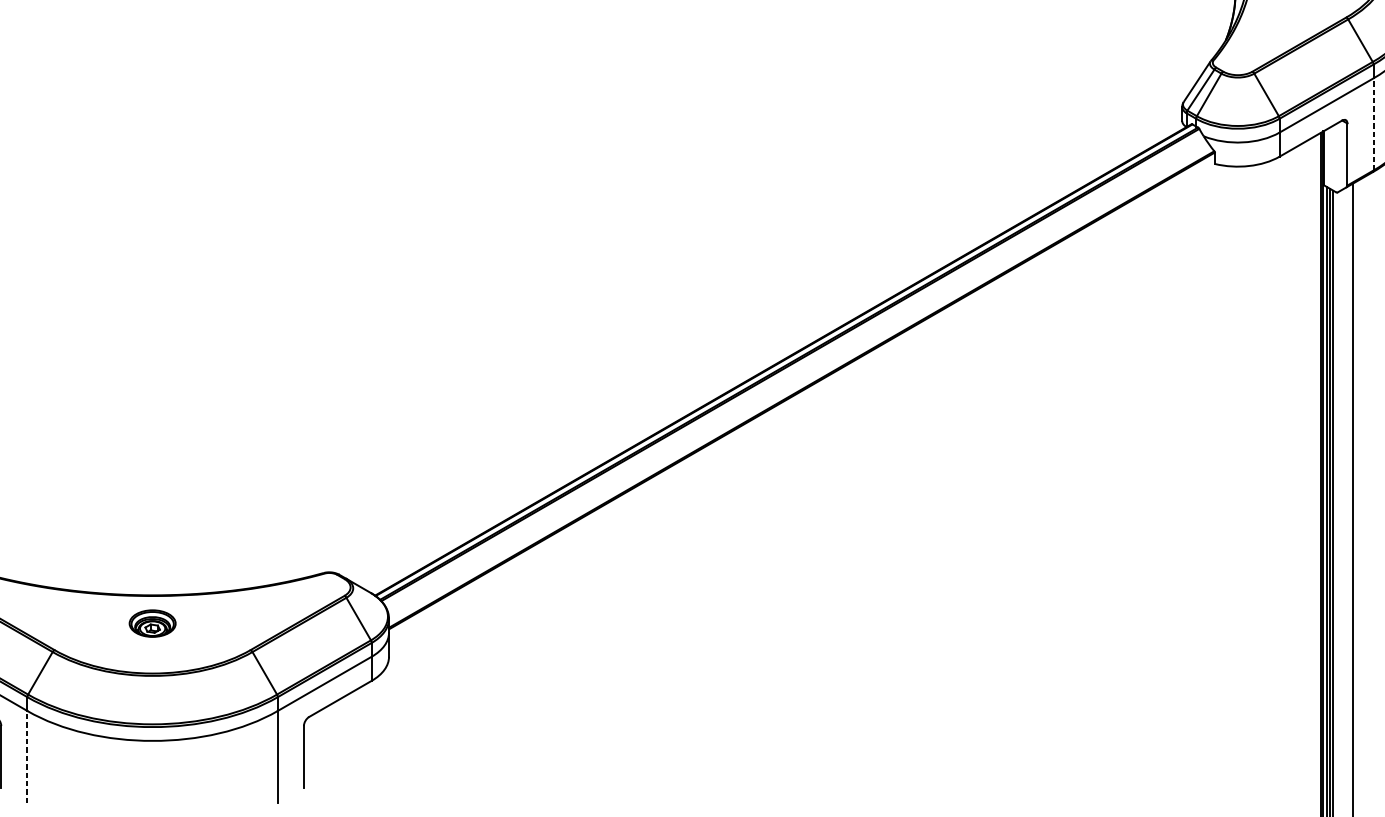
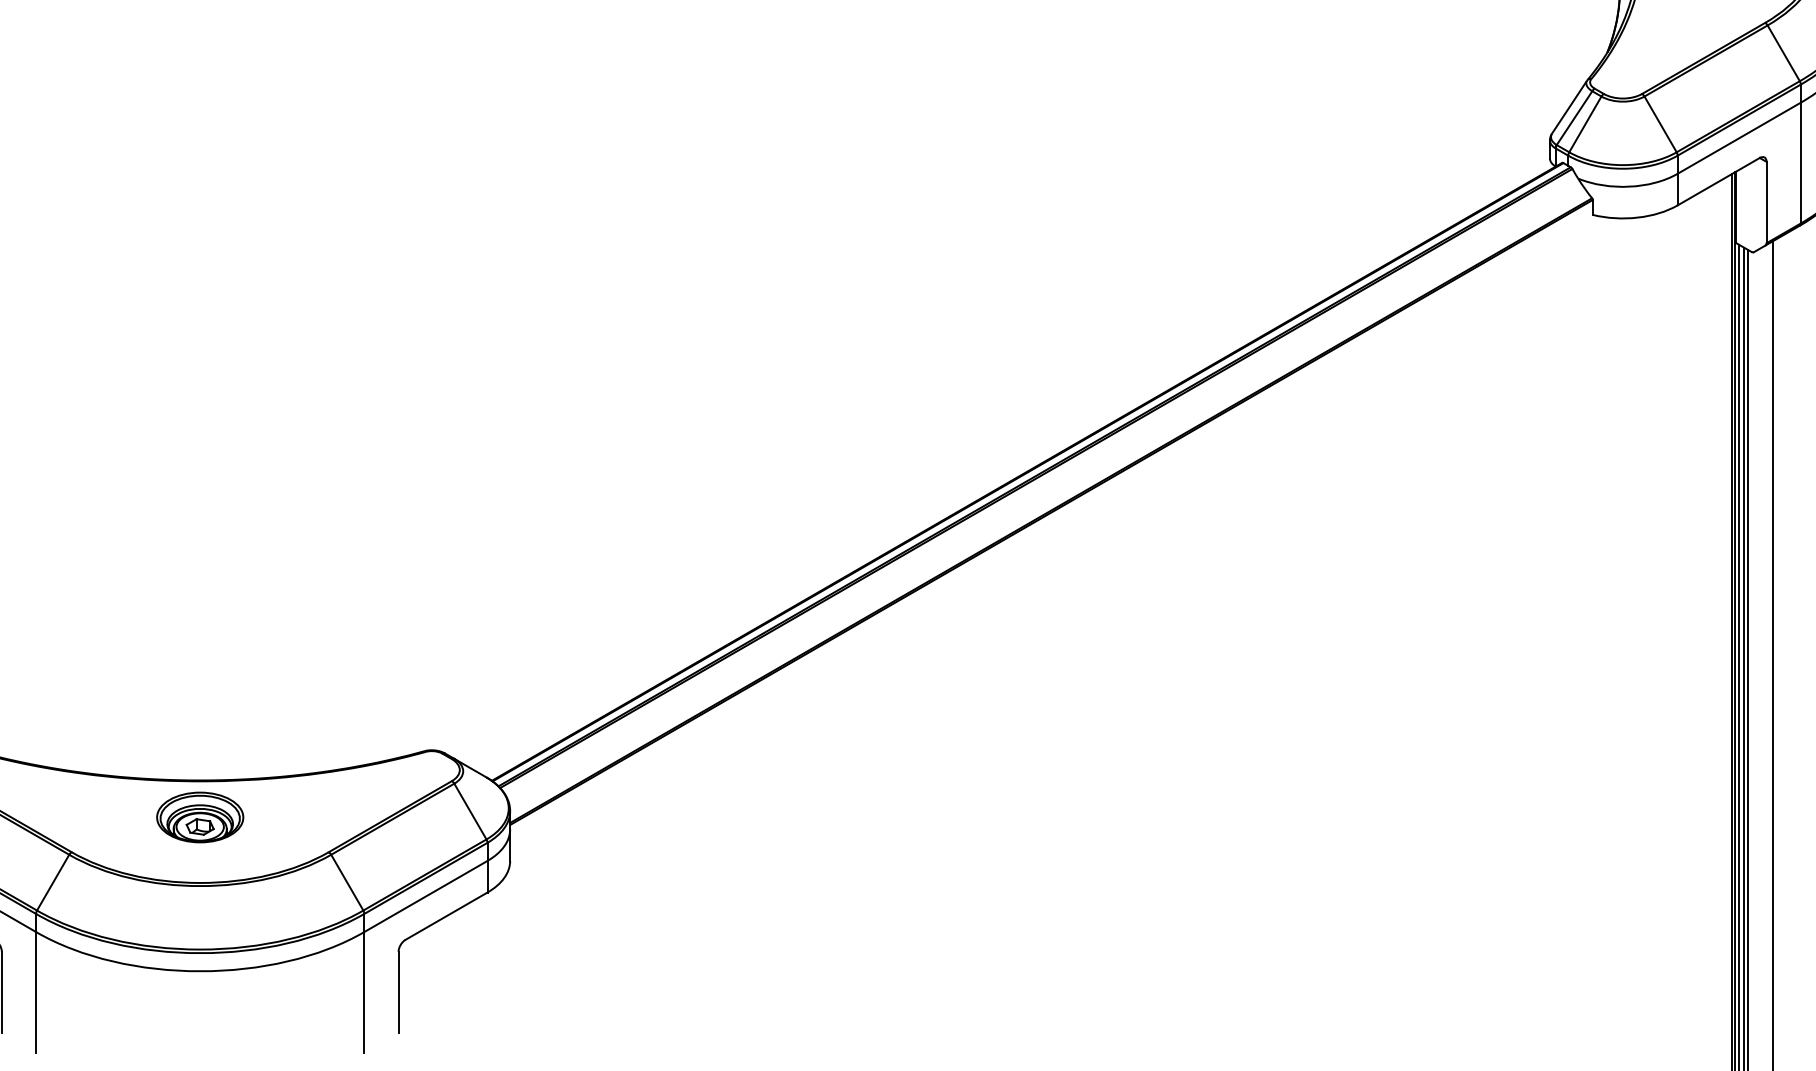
line: (1373, 123) -> (1800, 162), dashed -> solid
part: (152, 623) -> (200, 817), size x1.43
line: (27, 756) -> (36, 991), dashed -> solid

